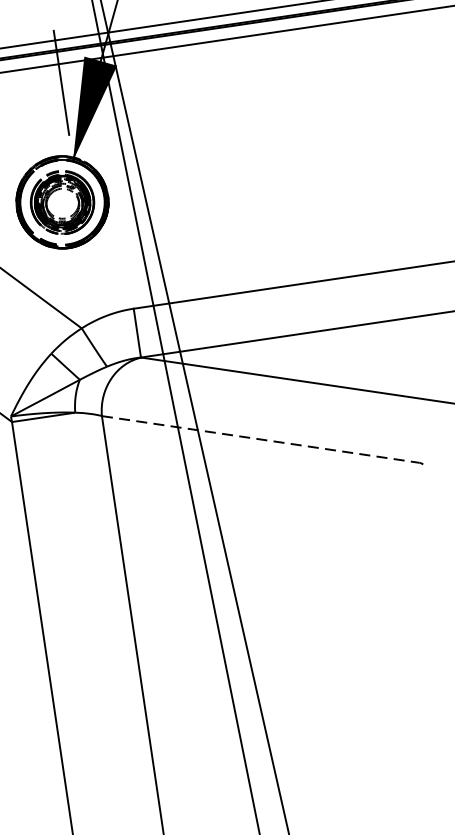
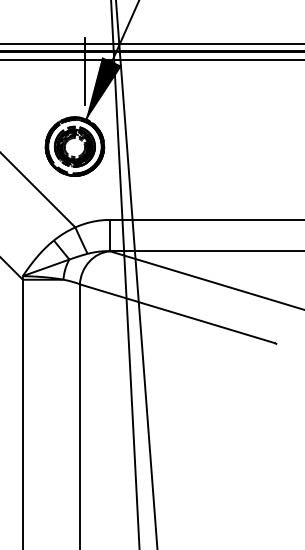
line: (260, 439) -> (177, 313), dashed -> solid

